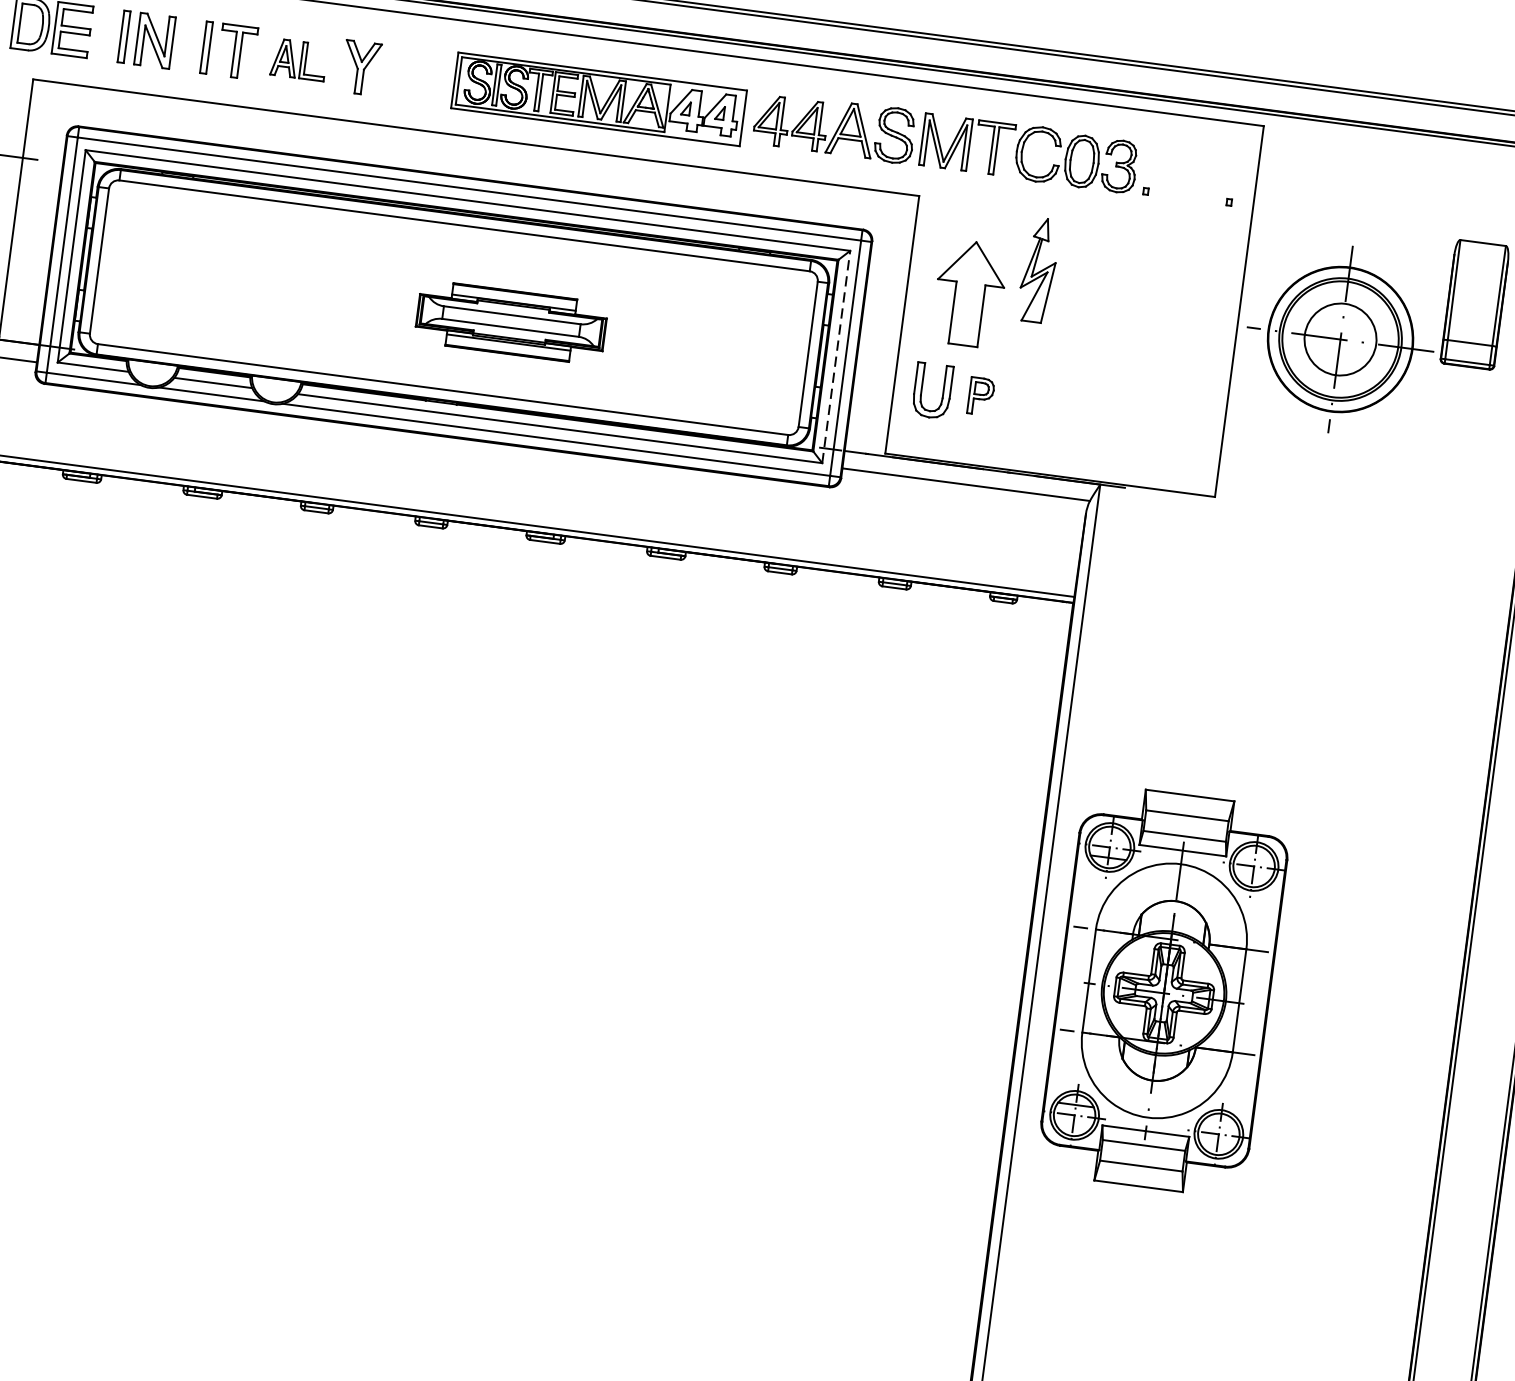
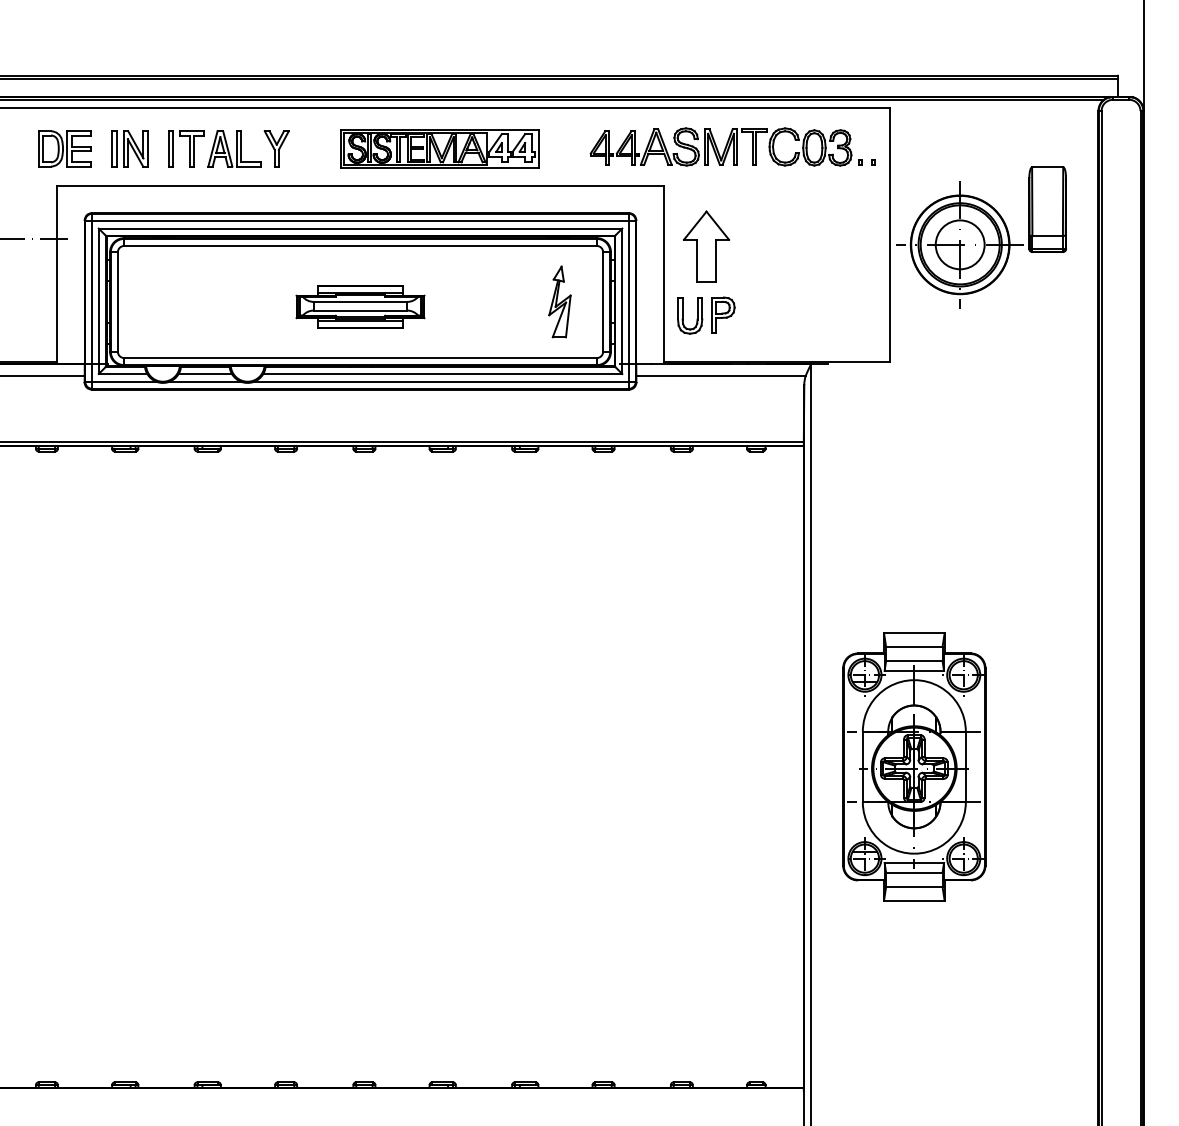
part: (299, 59) -> (234, 148), size x1.43
part: (952, 142) -> (725, 146), moved
part: (1038, 269) -> (559, 301), moved
part: (511, 321) -> (360, 306), moved
line: (836, 357) -> (622, 301), dashed -> solid
part: (981, 395) -> (723, 314), size x1.43
part: (1164, 990) -> (914, 766), moved

